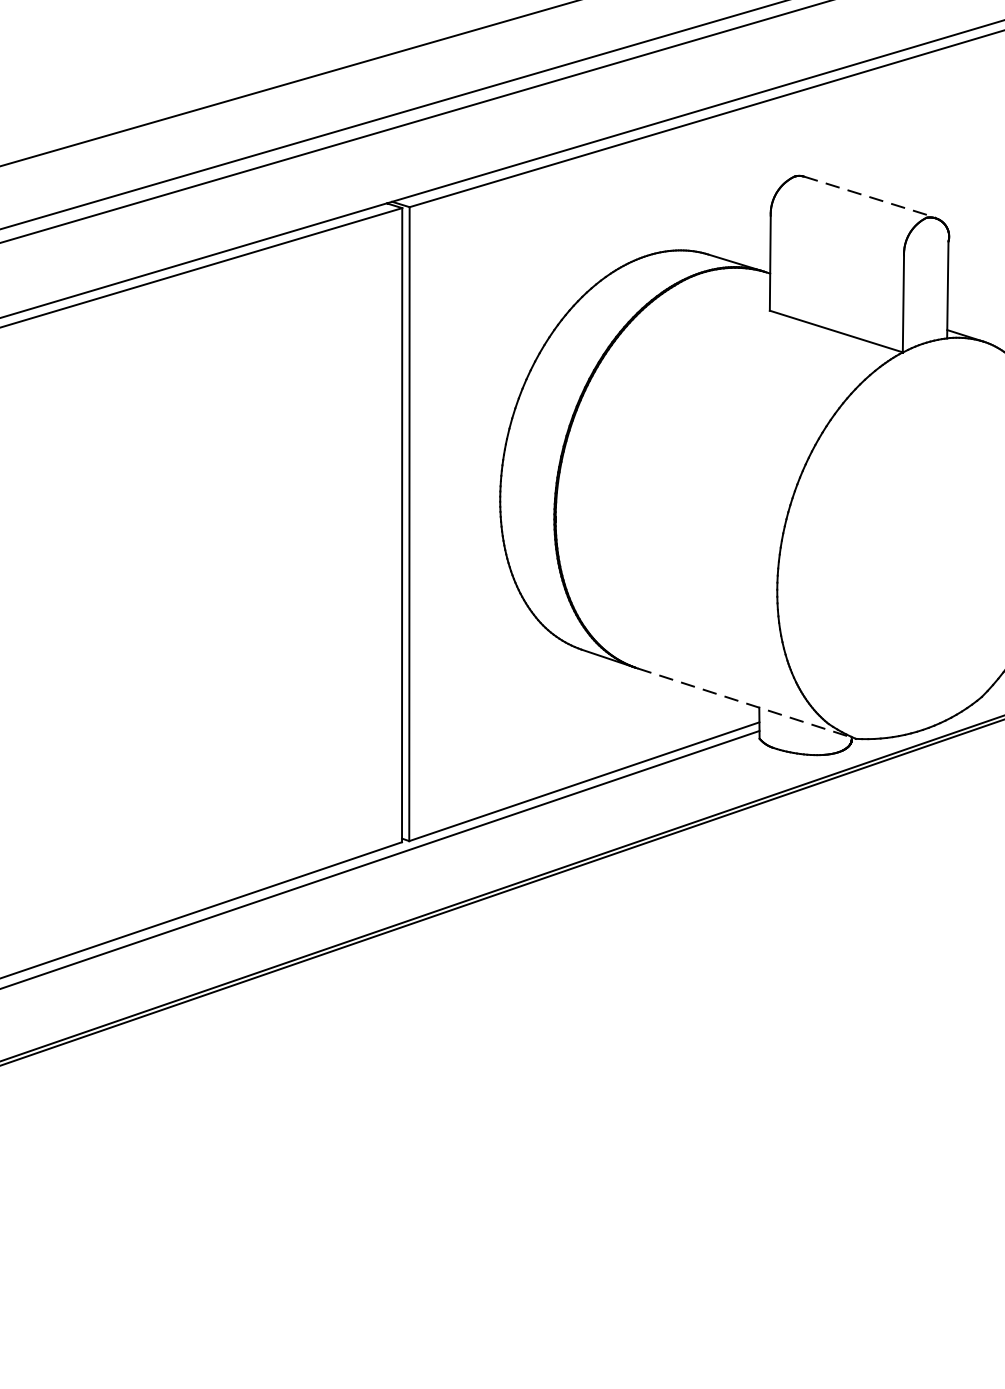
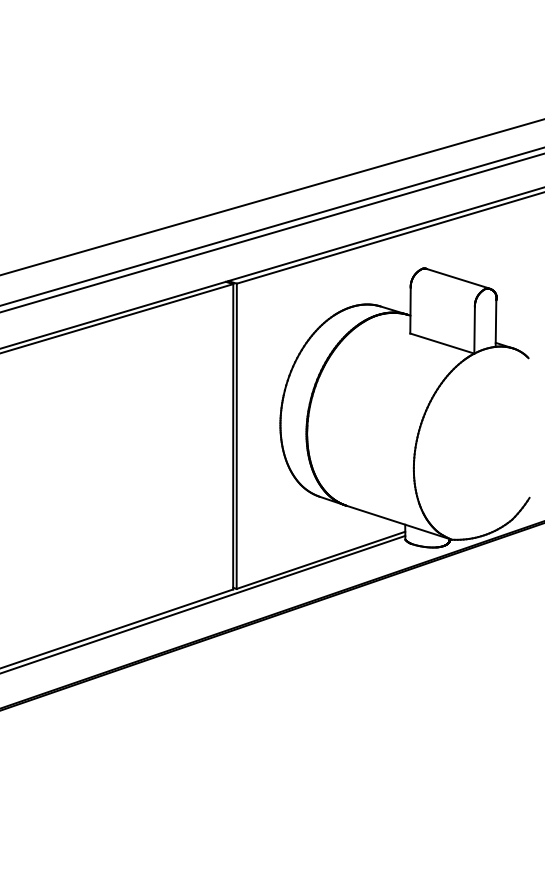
line: (869, 196) -> (458, 278), dashed -> solid
line: (747, 703) -> (399, 522), dashed -> solid

